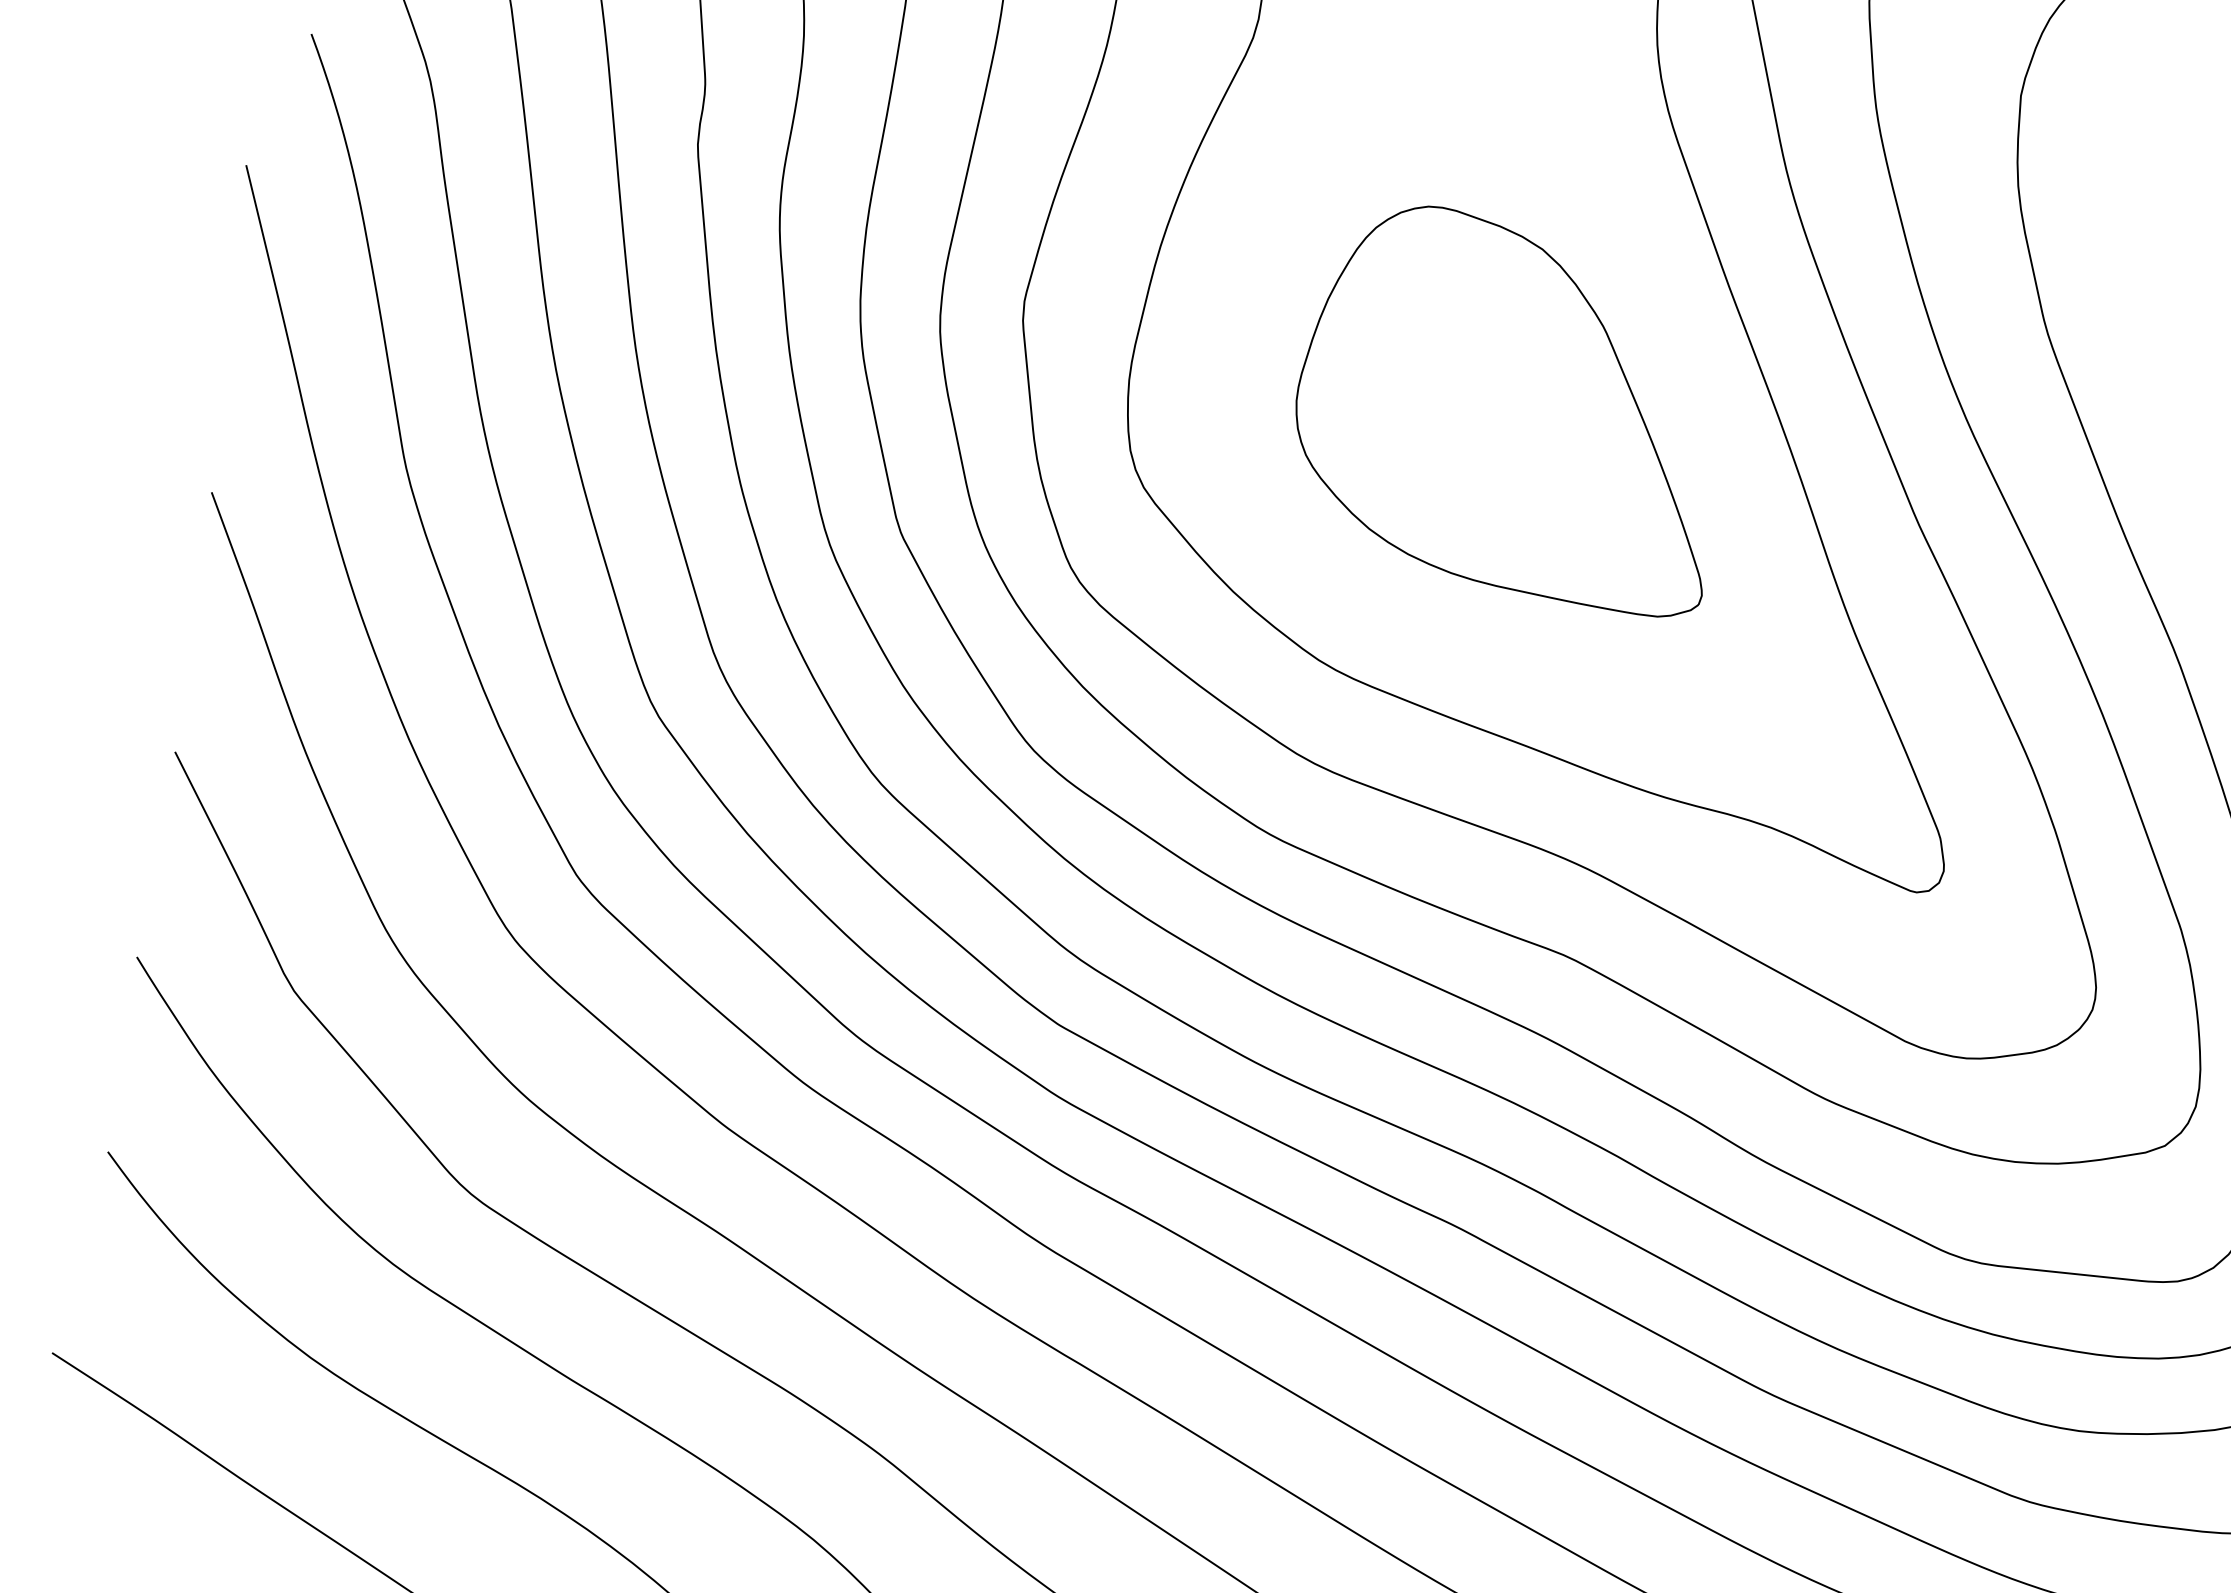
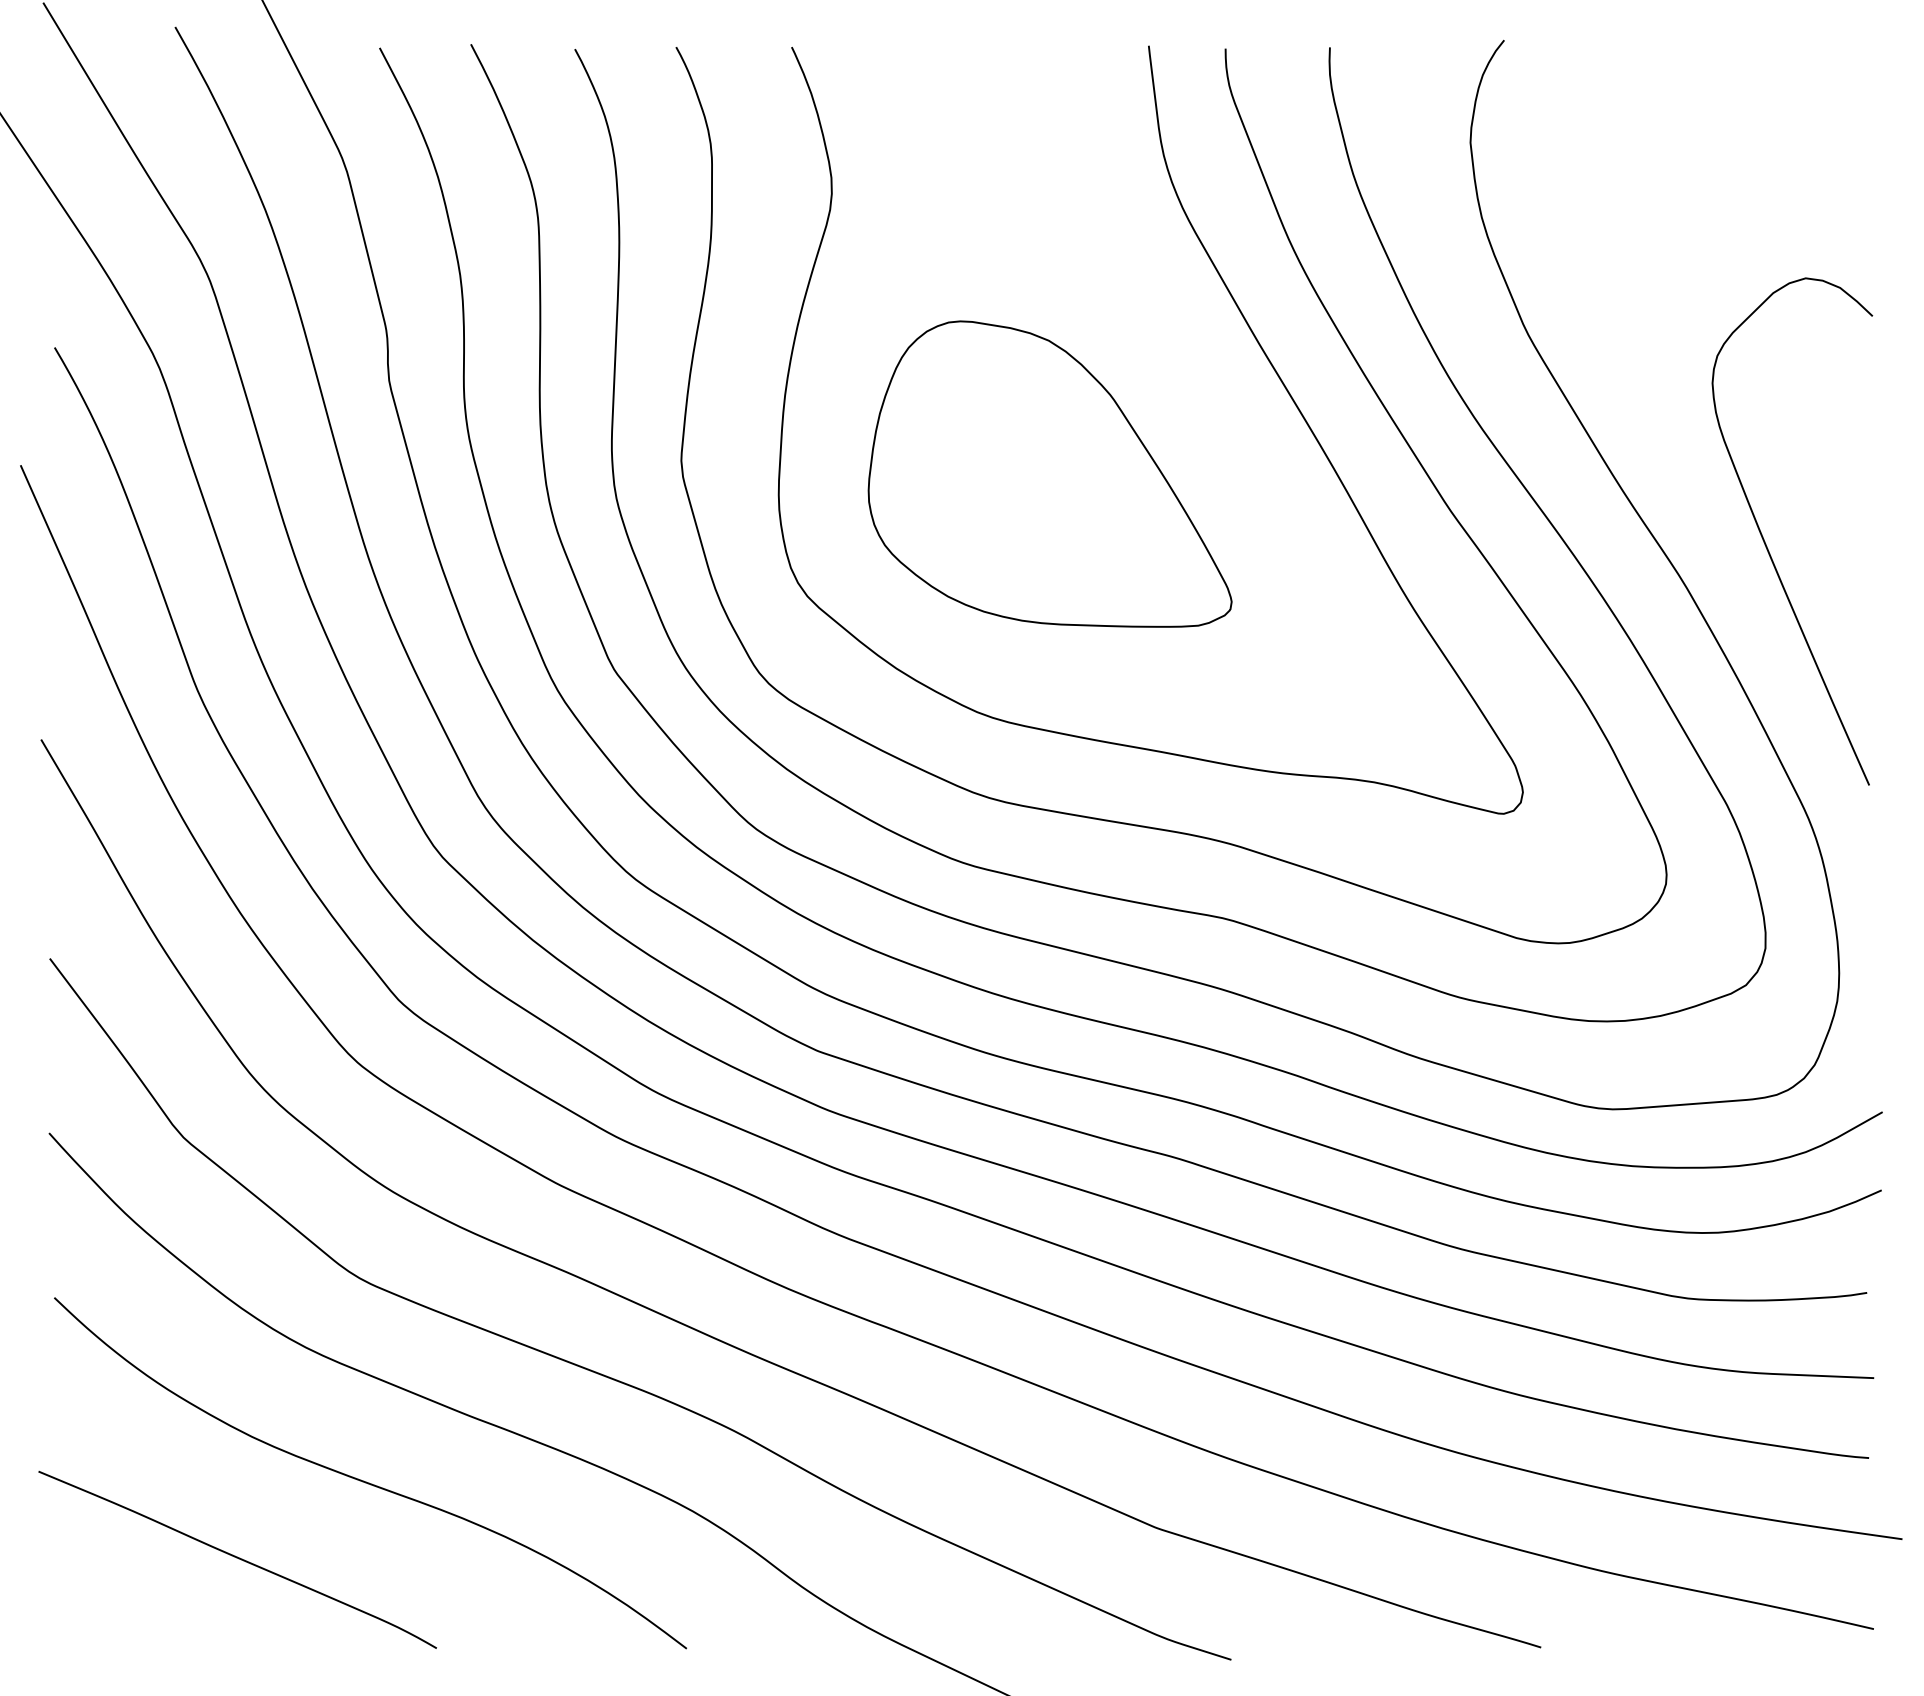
part: (1514, 405) -> (1049, 473), moved

